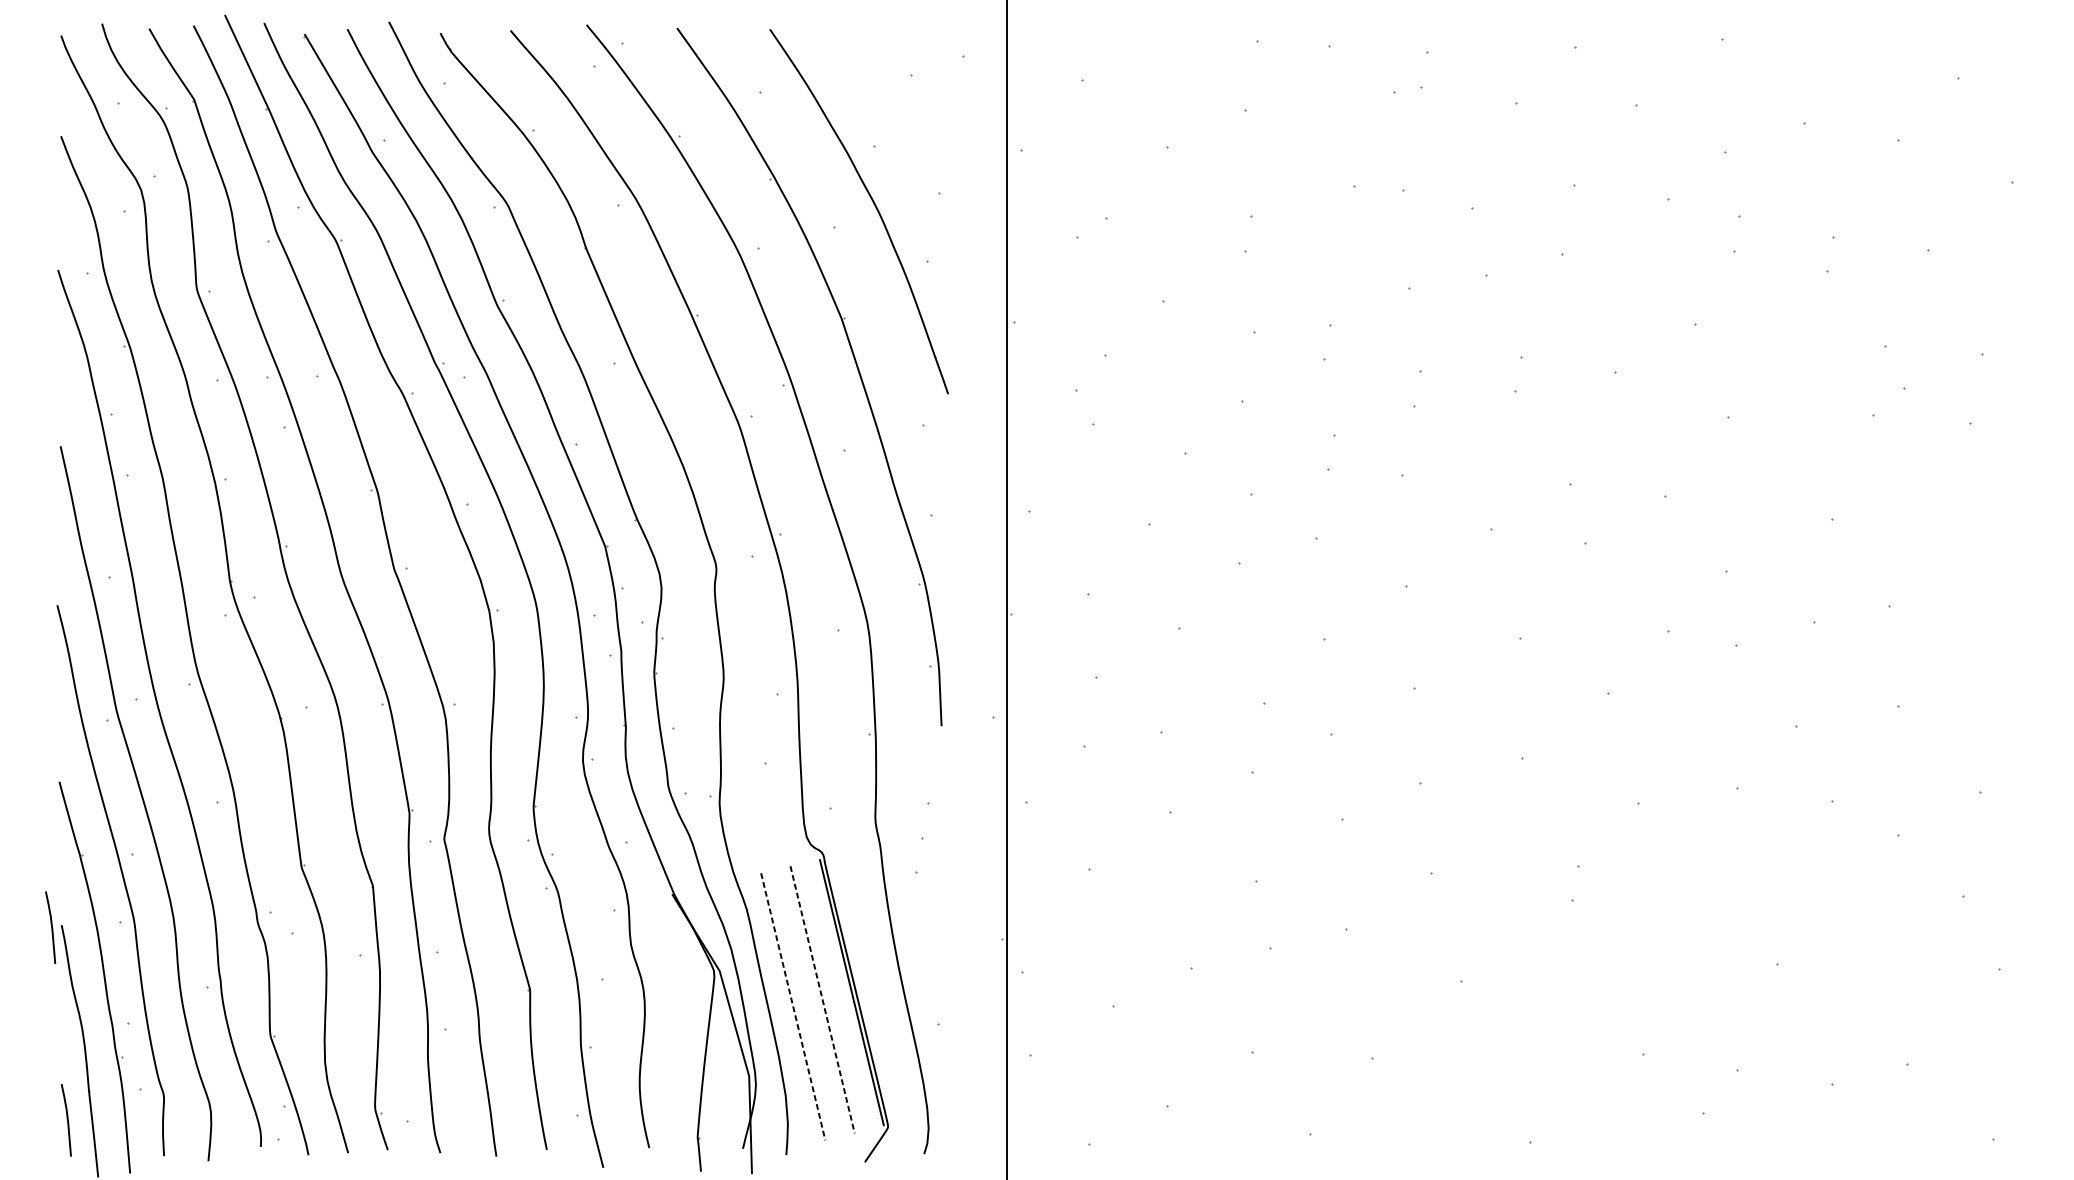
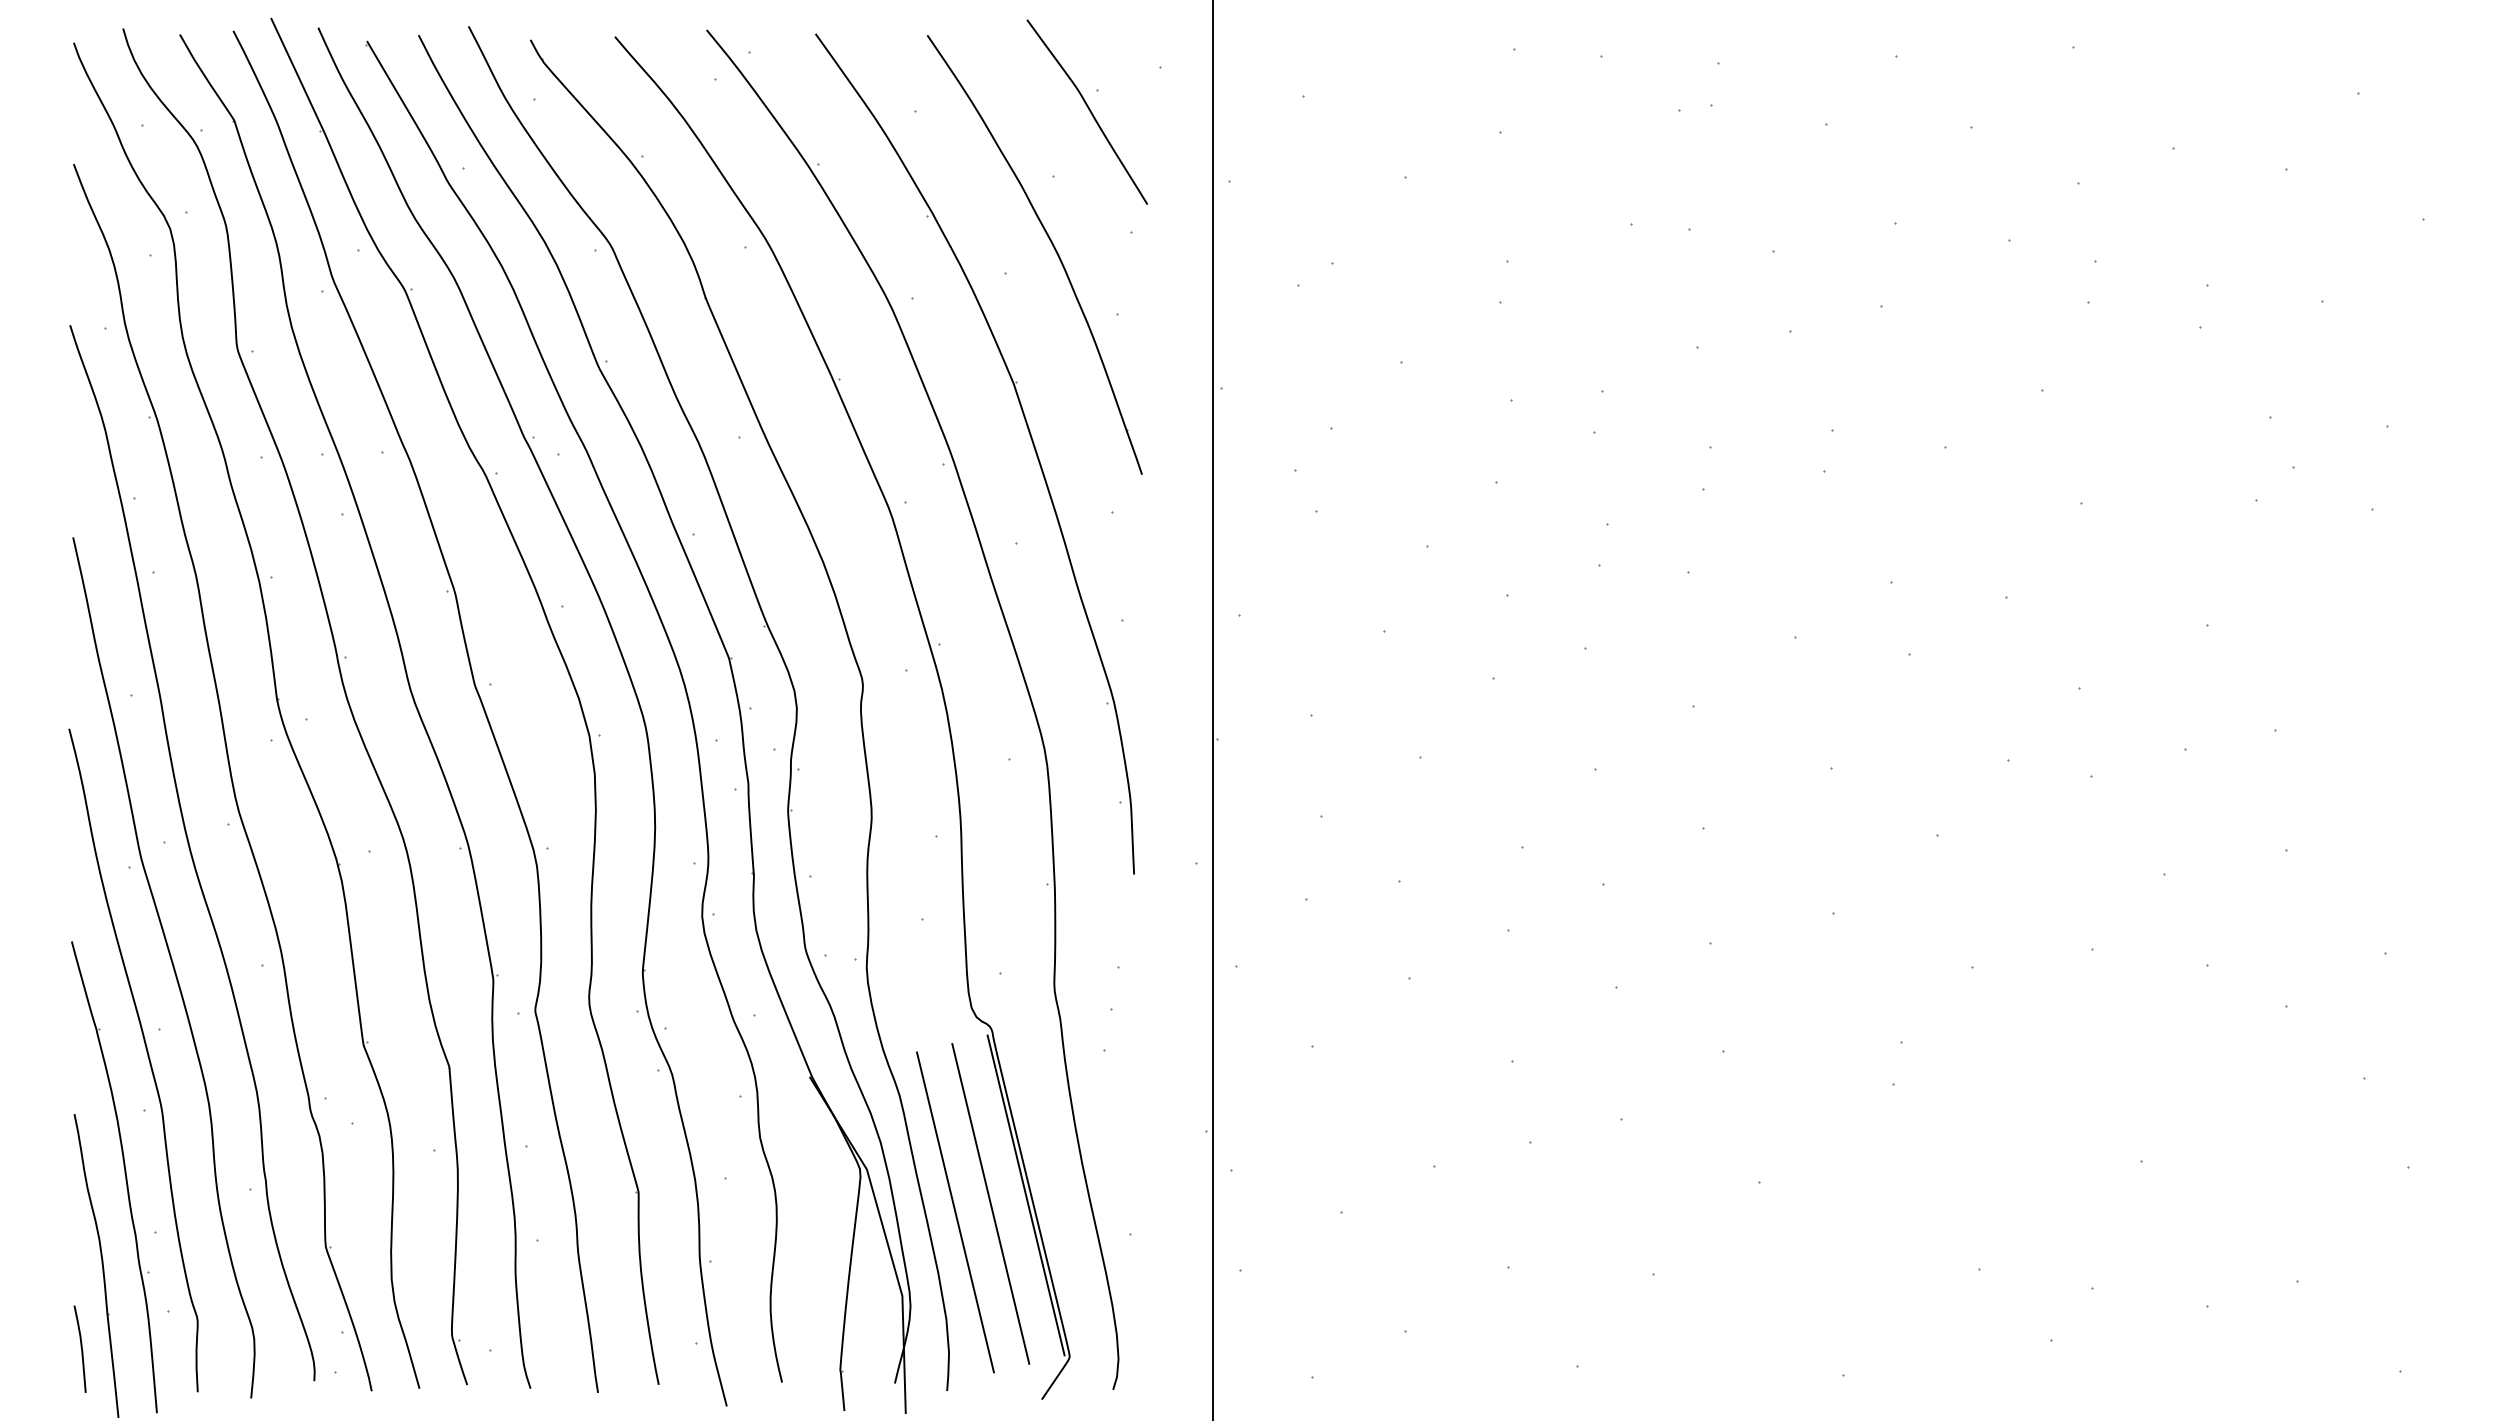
curve: (903, 90) -> (1088, 109), added
line: (50, 926) -> (61, 1115), removed
line: (822, 1000) -> (990, 1204), dashed -> solid
line: (793, 1006) -> (955, 1212), dashed -> solid

